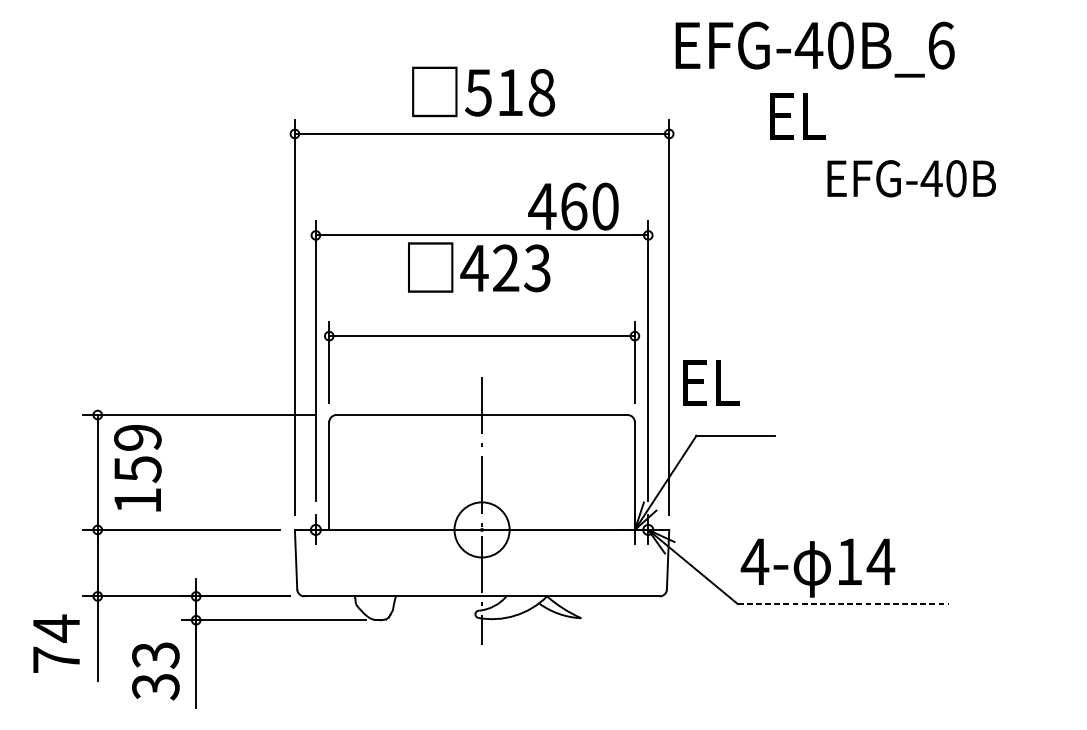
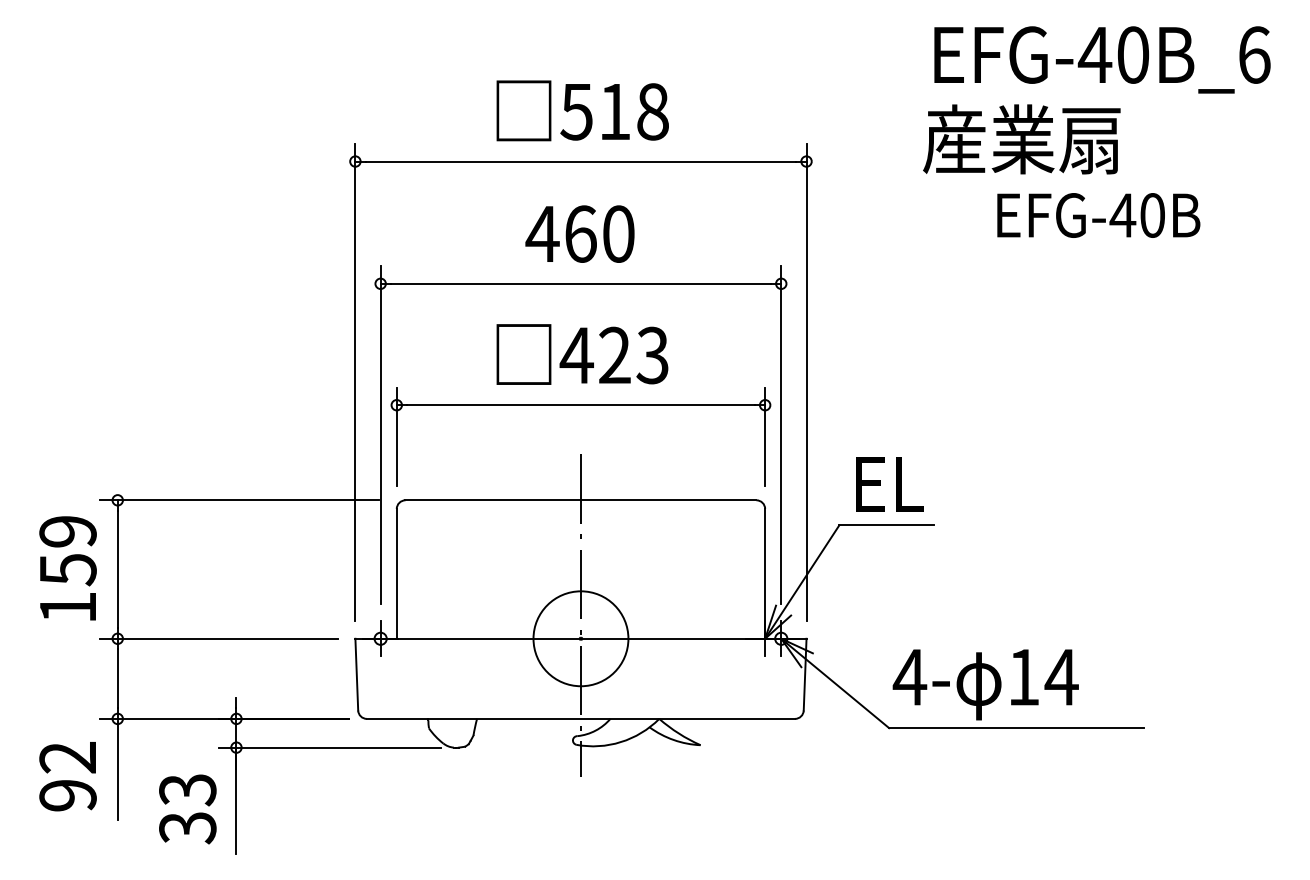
text: (815, 49) -> (1102, 59), moved
text: (847, 115) -> (1021, 139), EL -> 産業扇
text: (572, 206) -> (579, 233), moved
text: (479, 267) -> (582, 354), moved
text: (710, 382) -> (889, 484), moved
text: (137, 468) -> (67, 568), moved
circle: (481, 529) -> (580, 638), size x1.43
line: (843, 604) -> (1016, 728), dashed -> solid
text: (56, 643) -> (67, 775), 74 -> 92

